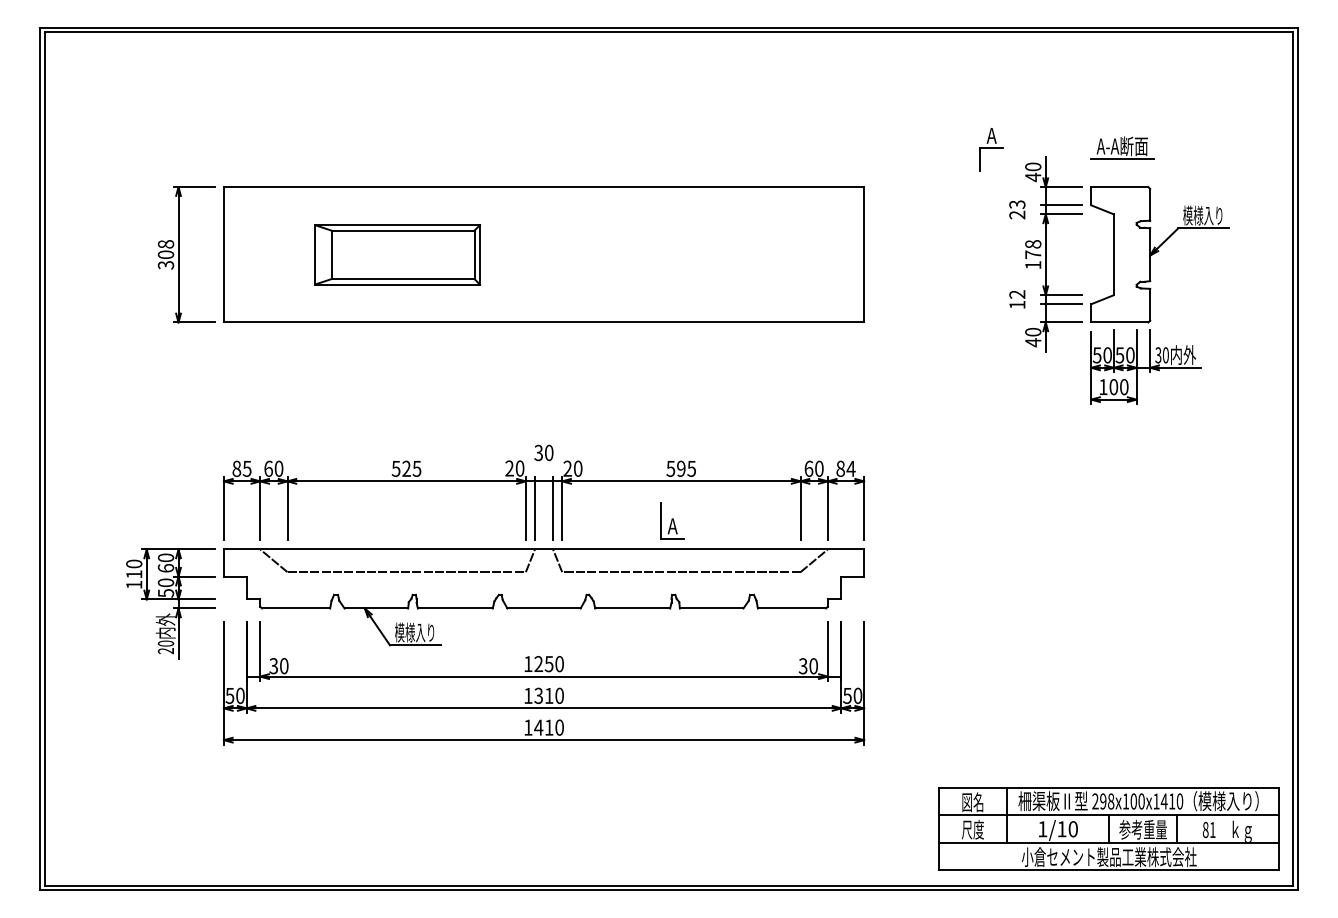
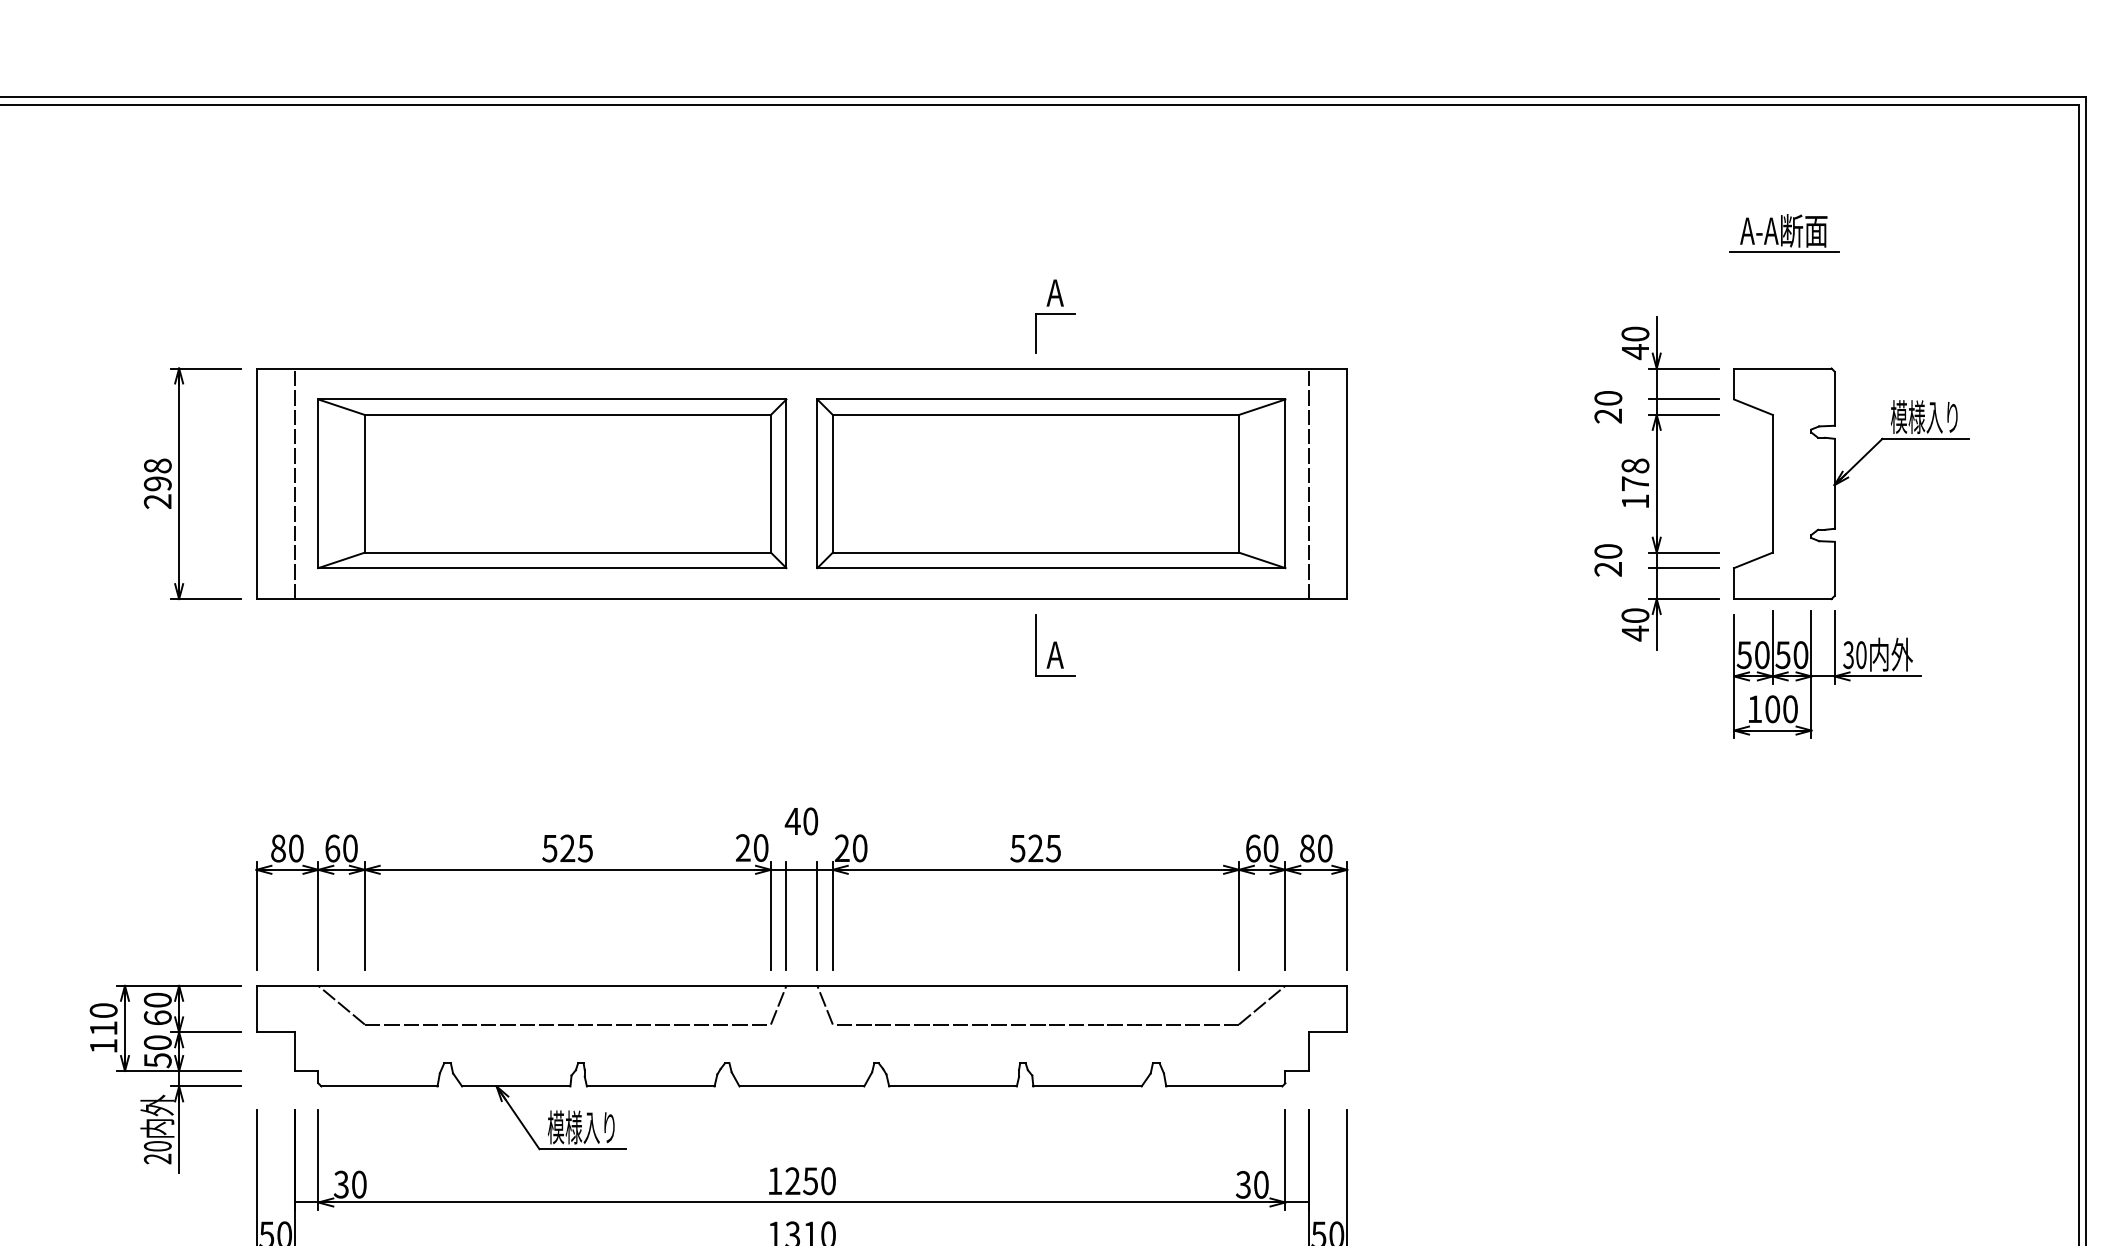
part: (1122, 147) -> (1784, 232), moved
part: (991, 149) -> (1054, 316), moved
text: (1017, 204) -> (1608, 398), 23 -> 20
line: (246, 254) -> (294, 483), added
part: (397, 254) -> (552, 483), size x1.67
part: (690, 254) -> (1051, 483), added
line: (841, 254) -> (1308, 483), added
text: (166, 259) -> (158, 491), 308 -> 298
text: (1017, 299) -> (1608, 559), 12 -> 20
text: (538, 452) -> (792, 820), 30 -> 40
text: (246, 468) -> (294, 847), 85 -> 80
text: (681, 468) -> (1036, 847), 595 -> 525
text: (850, 468) -> (1324, 847), 84 -> 80
part: (672, 520) -> (1054, 645), moved

